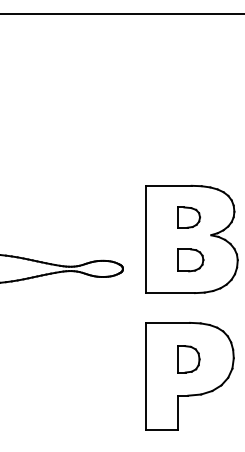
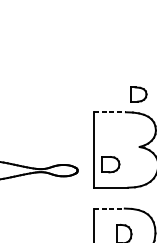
line: (168, 185) -> (109, 112), solid -> dashed
part: (188, 217) -> (138, 94), moved
part: (190, 260) -> (110, 164), moved
line: (168, 322) -> (109, 208), solid -> dashed

